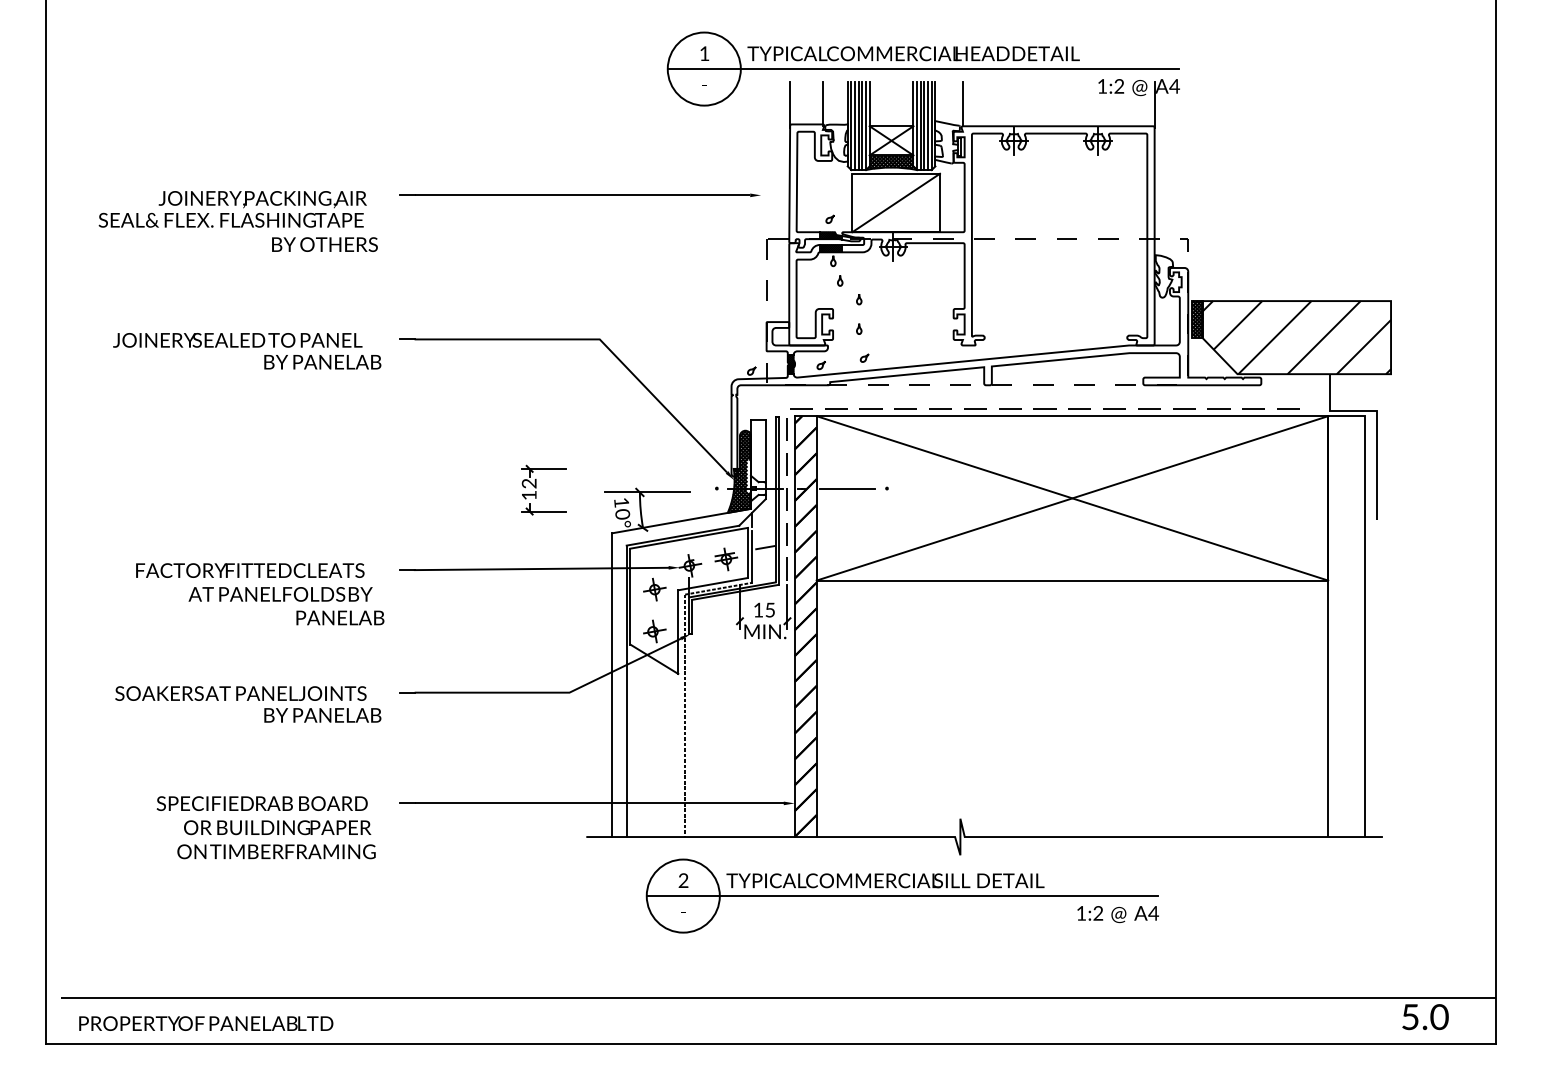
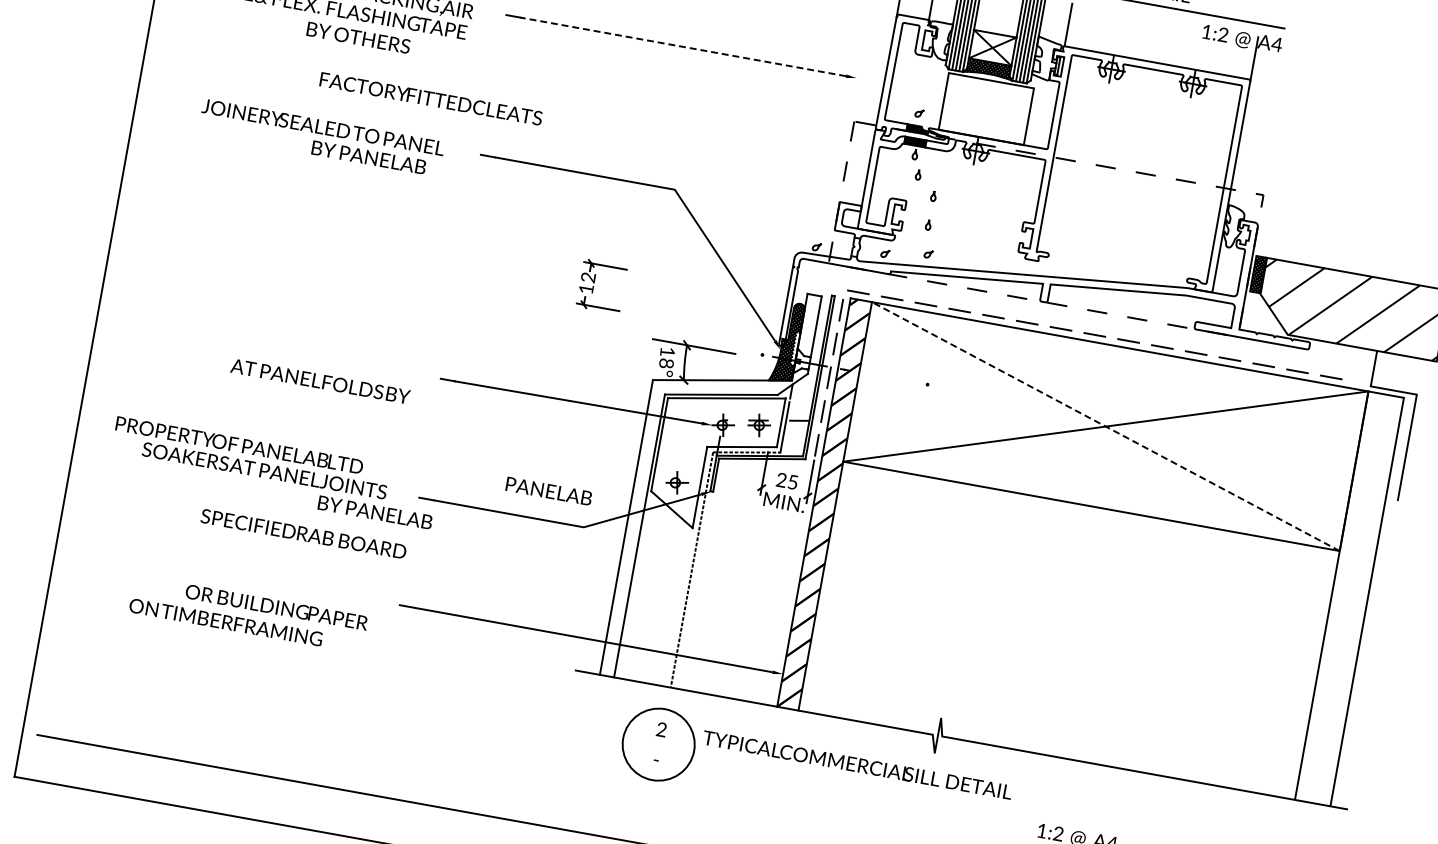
line: (581, 195) -> (682, 46), solid -> dashed
line: (896, 202) -> (986, 108), removed
text: (324, 244) -> (358, 37), moved
text: (322, 362) -> (368, 157), moved
hatch: (791, 363) -> (856, 246), removed
part: (536, 488) -> (594, 283), moved
line: (847, 488) -> (889, 377), removed
line: (1072, 498) -> (1105, 426), solid -> dashed
text: (621, 514) -> (665, 363), 10° -> 18°
text: (250, 570) -> (431, 98), moved
part: (654, 589) -> (684, 442), removed
text: (758, 609) -> (781, 479), 15 -> 25
text: (340, 617) -> (549, 490), moved
text: (322, 715) -> (374, 512), moved
text: (261, 803) -> (303, 533), moved
text: (276, 851) -> (226, 622), moved
line: (902, 896) -> (871, 783), removed
text: (206, 1023) -> (239, 445), moved

